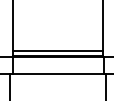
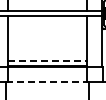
line: (58, 51) -> (47, 61), solid -> dashed
line: (58, 74) -> (47, 81), solid -> dashed

